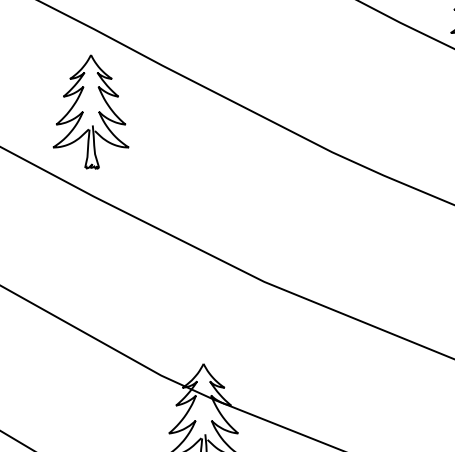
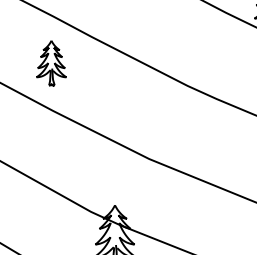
part: (91, 112) -> (51, 63), size x0.7

